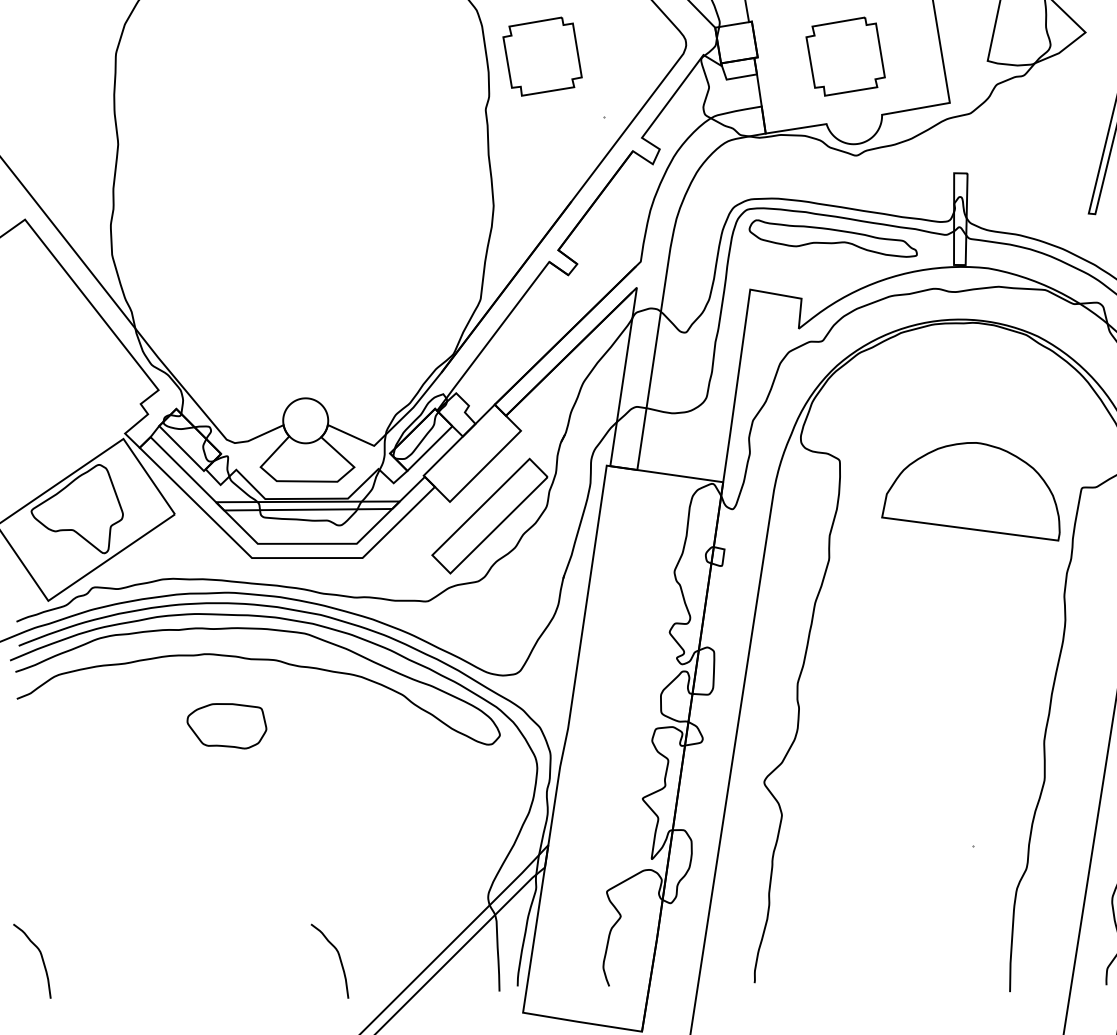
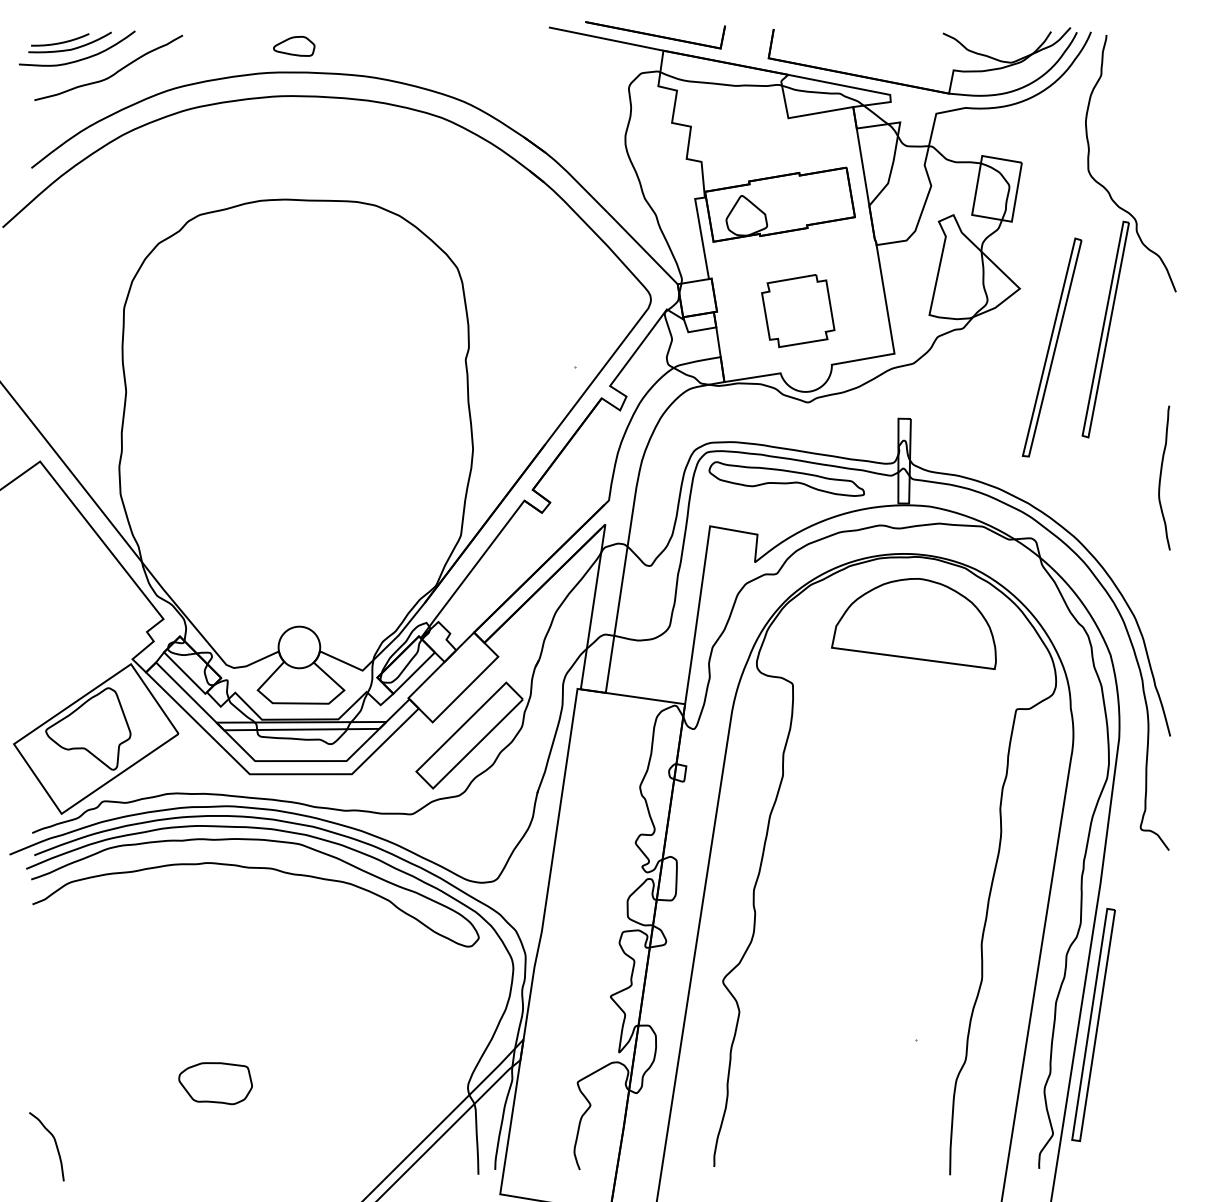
part: (542, 57) -> (518, 311), removed
part: (970, 491) -> (913, 623), moved
part: (226, 726) -> (215, 1083), moved
curve: (338, 956) -> (329, 1142), removed

